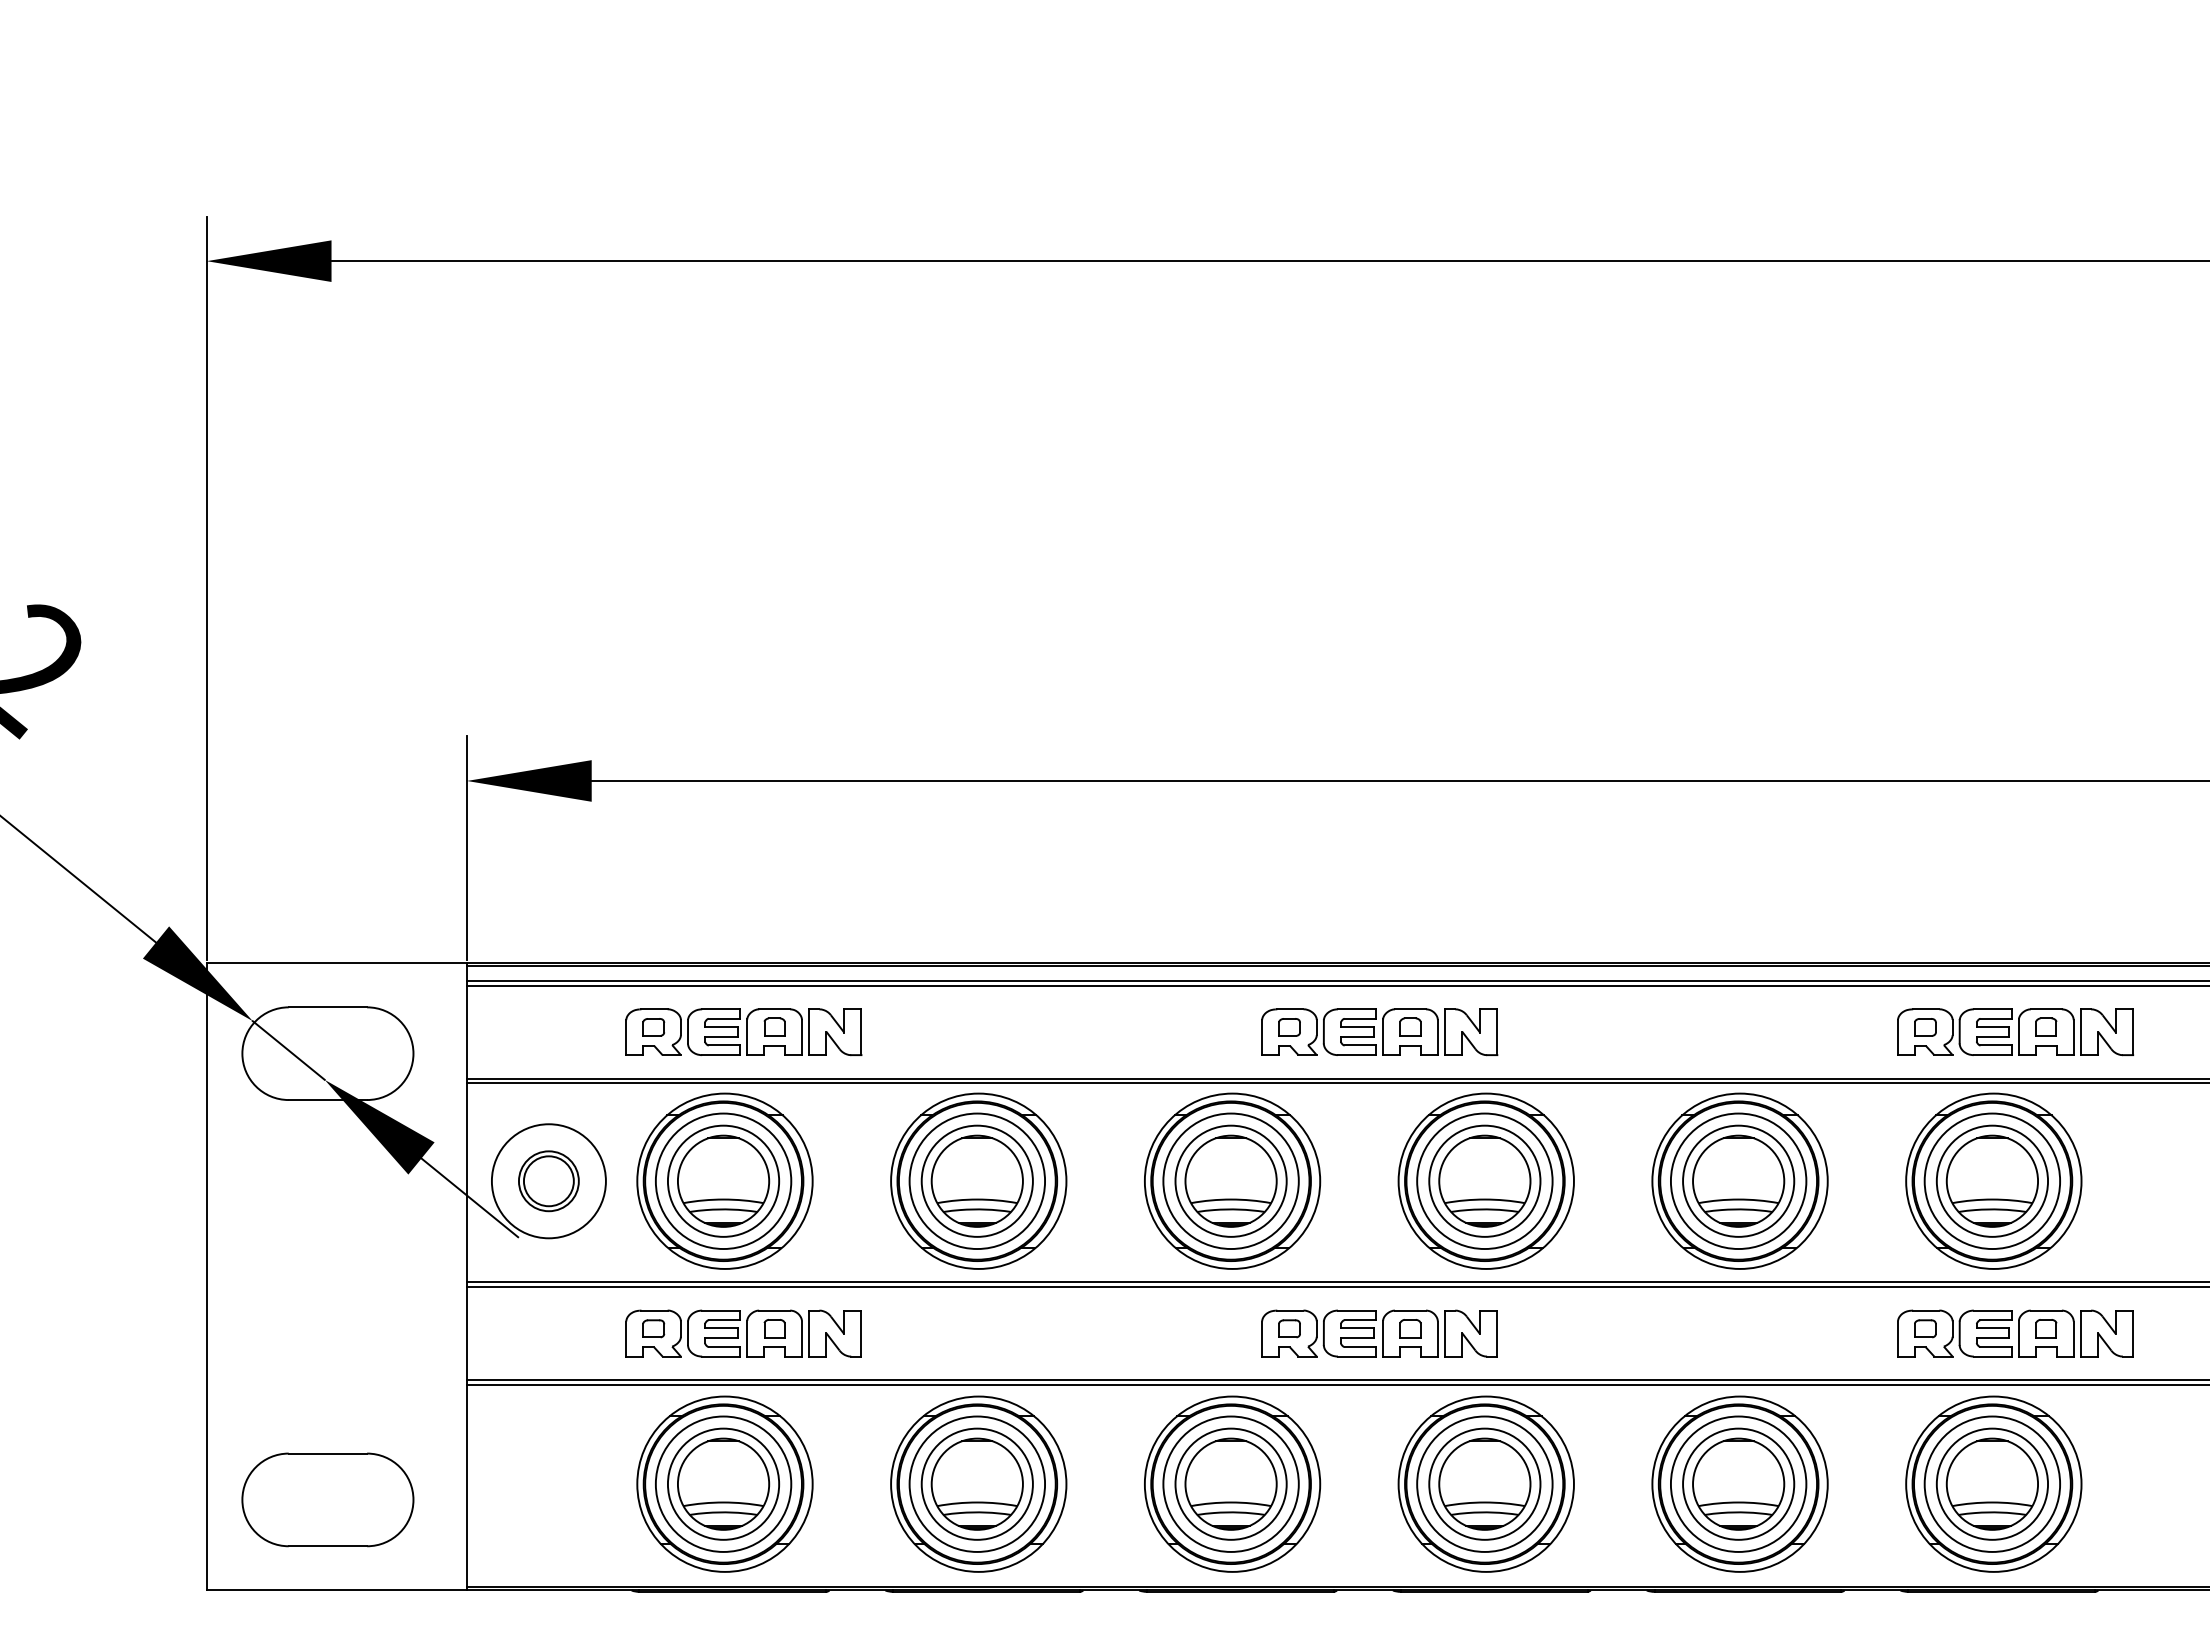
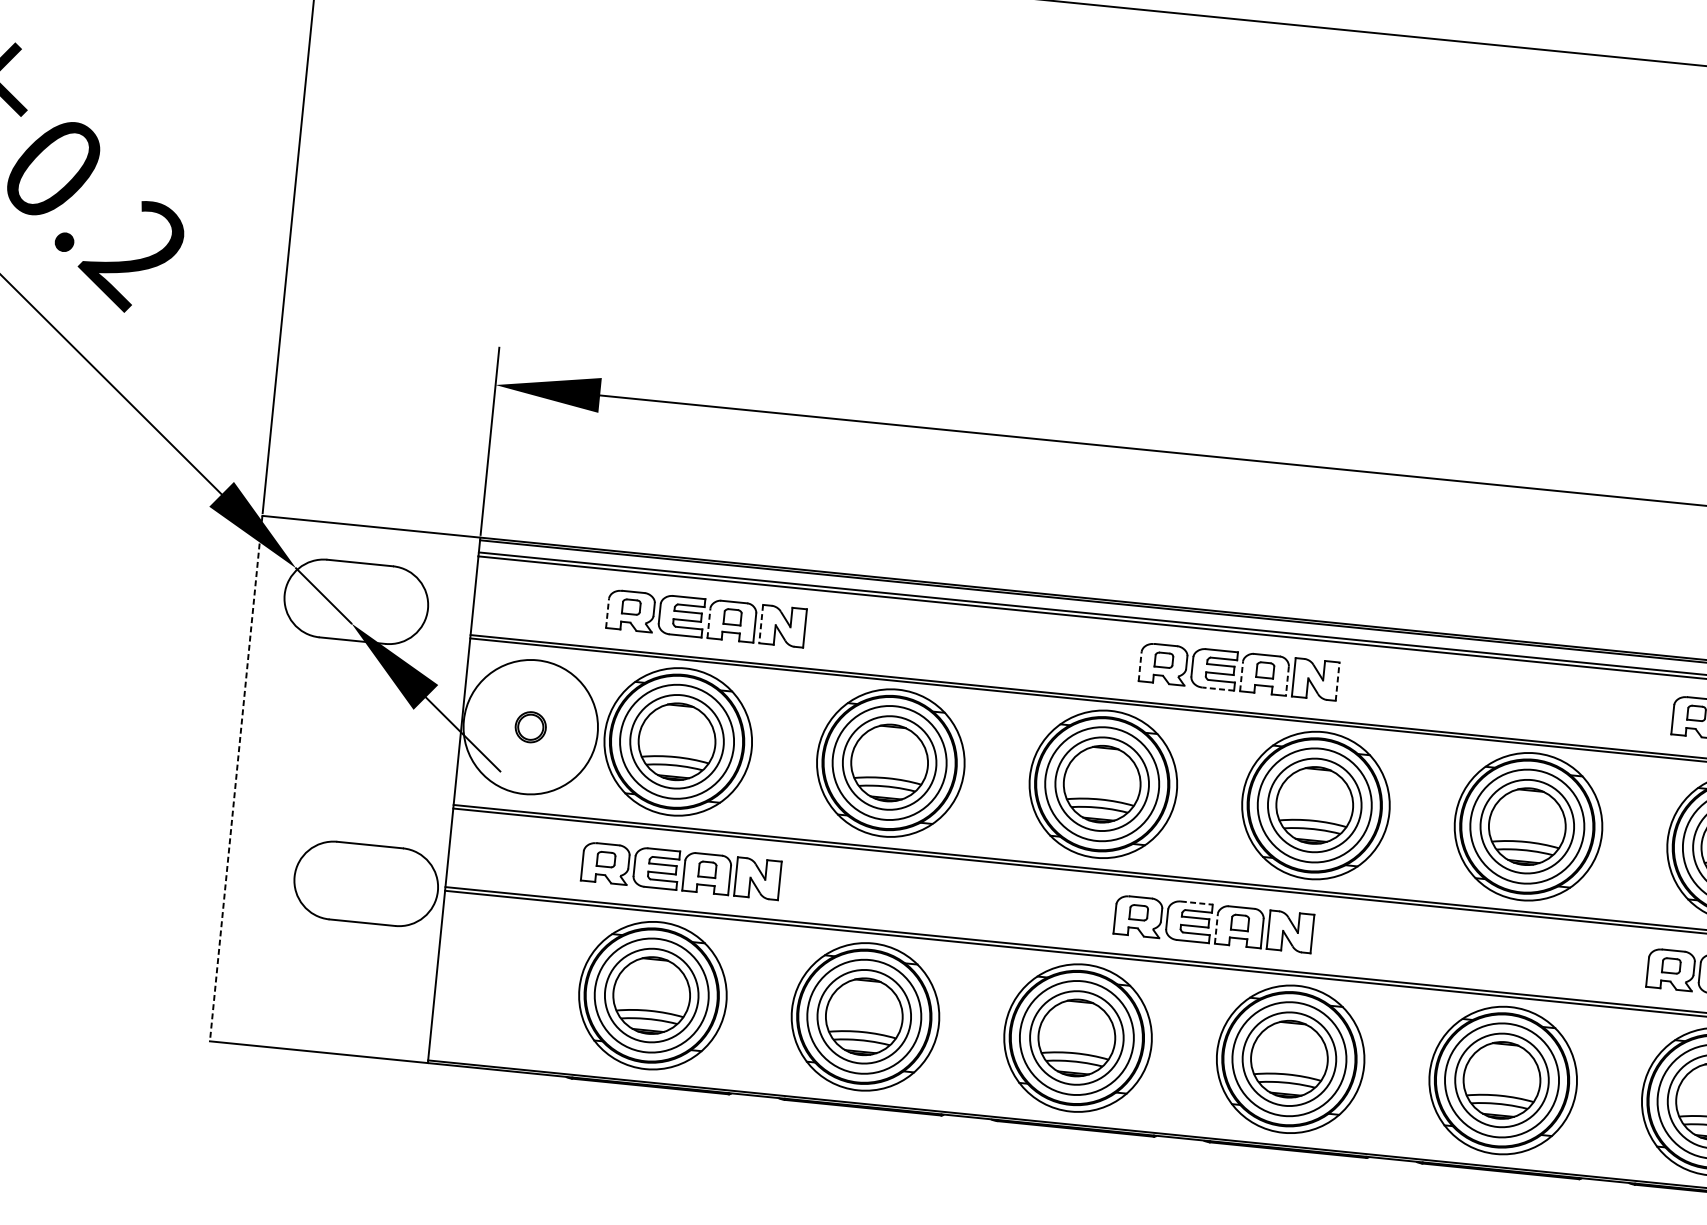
line: (809, 1032) -> (761, 624), solid -> dashed
line: (1497, 1032) -> (1337, 681), solid -> dashed
line: (626, 1037) -> (607, 613), solid -> dashed
line: (747, 1037) -> (709, 623), solid -> dashed
line: (1262, 1037) -> (1140, 666), solid -> dashed
line: (1383, 1037) -> (1241, 676), solid -> dashed
line: (1437, 1038) -> (1287, 681), solid -> dashed
line: (1356, 1055) -> (1217, 689), solid -> dashed
circle: (548, 1181) -> (530, 727), size x1.4
part: (548, 1181) -> (530, 727), size x0.6
line: (206, 1276) -> (235, 778), solid -> dashed
line: (1357, 1310) -> (1197, 903), solid -> dashed
line: (1383, 1338) -> (1216, 928), solid -> dashed
part: (327, 1499) -> (365, 883), moved

